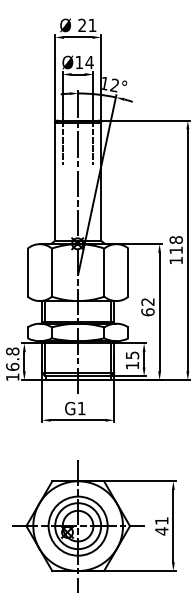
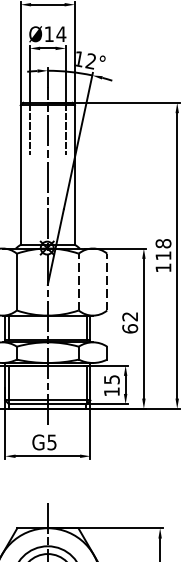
line: (104, 272) -> (78, 281), solid -> dashed
line: (128, 272) -> (107, 281), solid -> dashed
text: (81, 408) -> (51, 442), G1 -> G5

